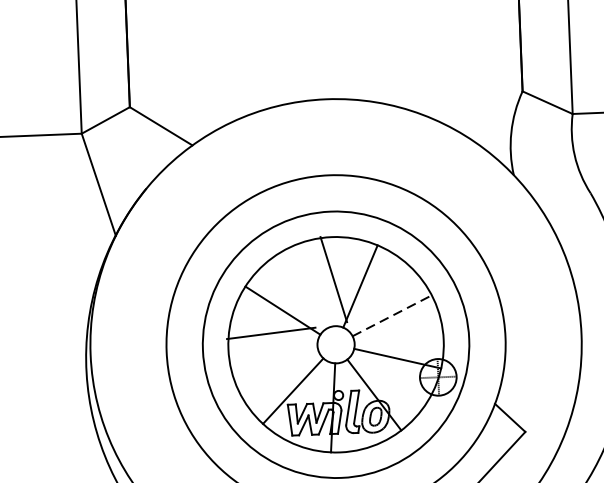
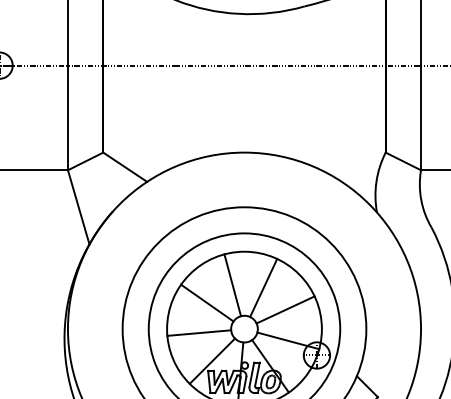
line: (333, 279) -> (232, 285), moved
line: (393, 315) -> (286, 309), dashed -> solid
line: (271, 332) -> (199, 332), moved

